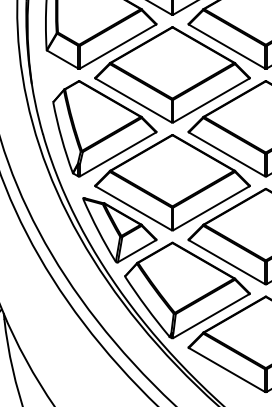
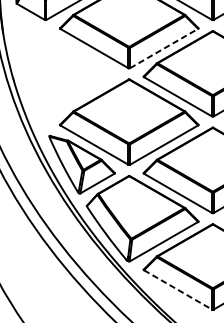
line: (211, 100) -> (164, 48), solid -> dashed
part: (104, 128) -> (68, 73), removed
line: (226, 369) -> (177, 289), solid -> dashed

